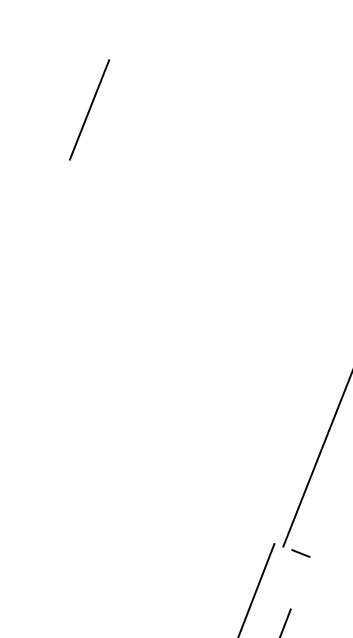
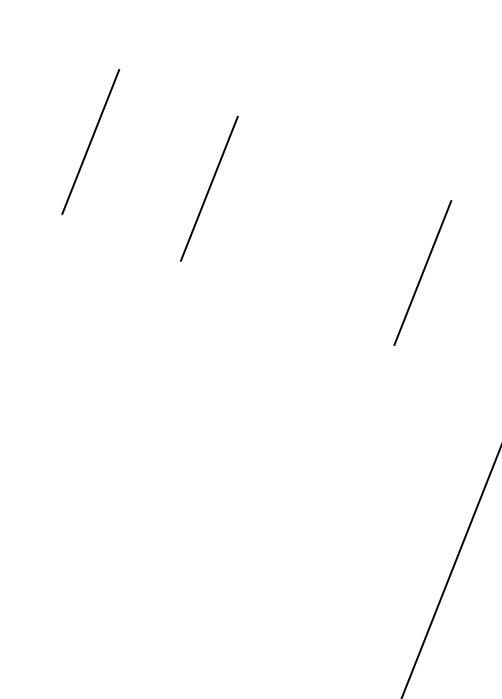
line: (170, 141) -> (208, 187), added
line: (318, 200) -> (422, 273), added

